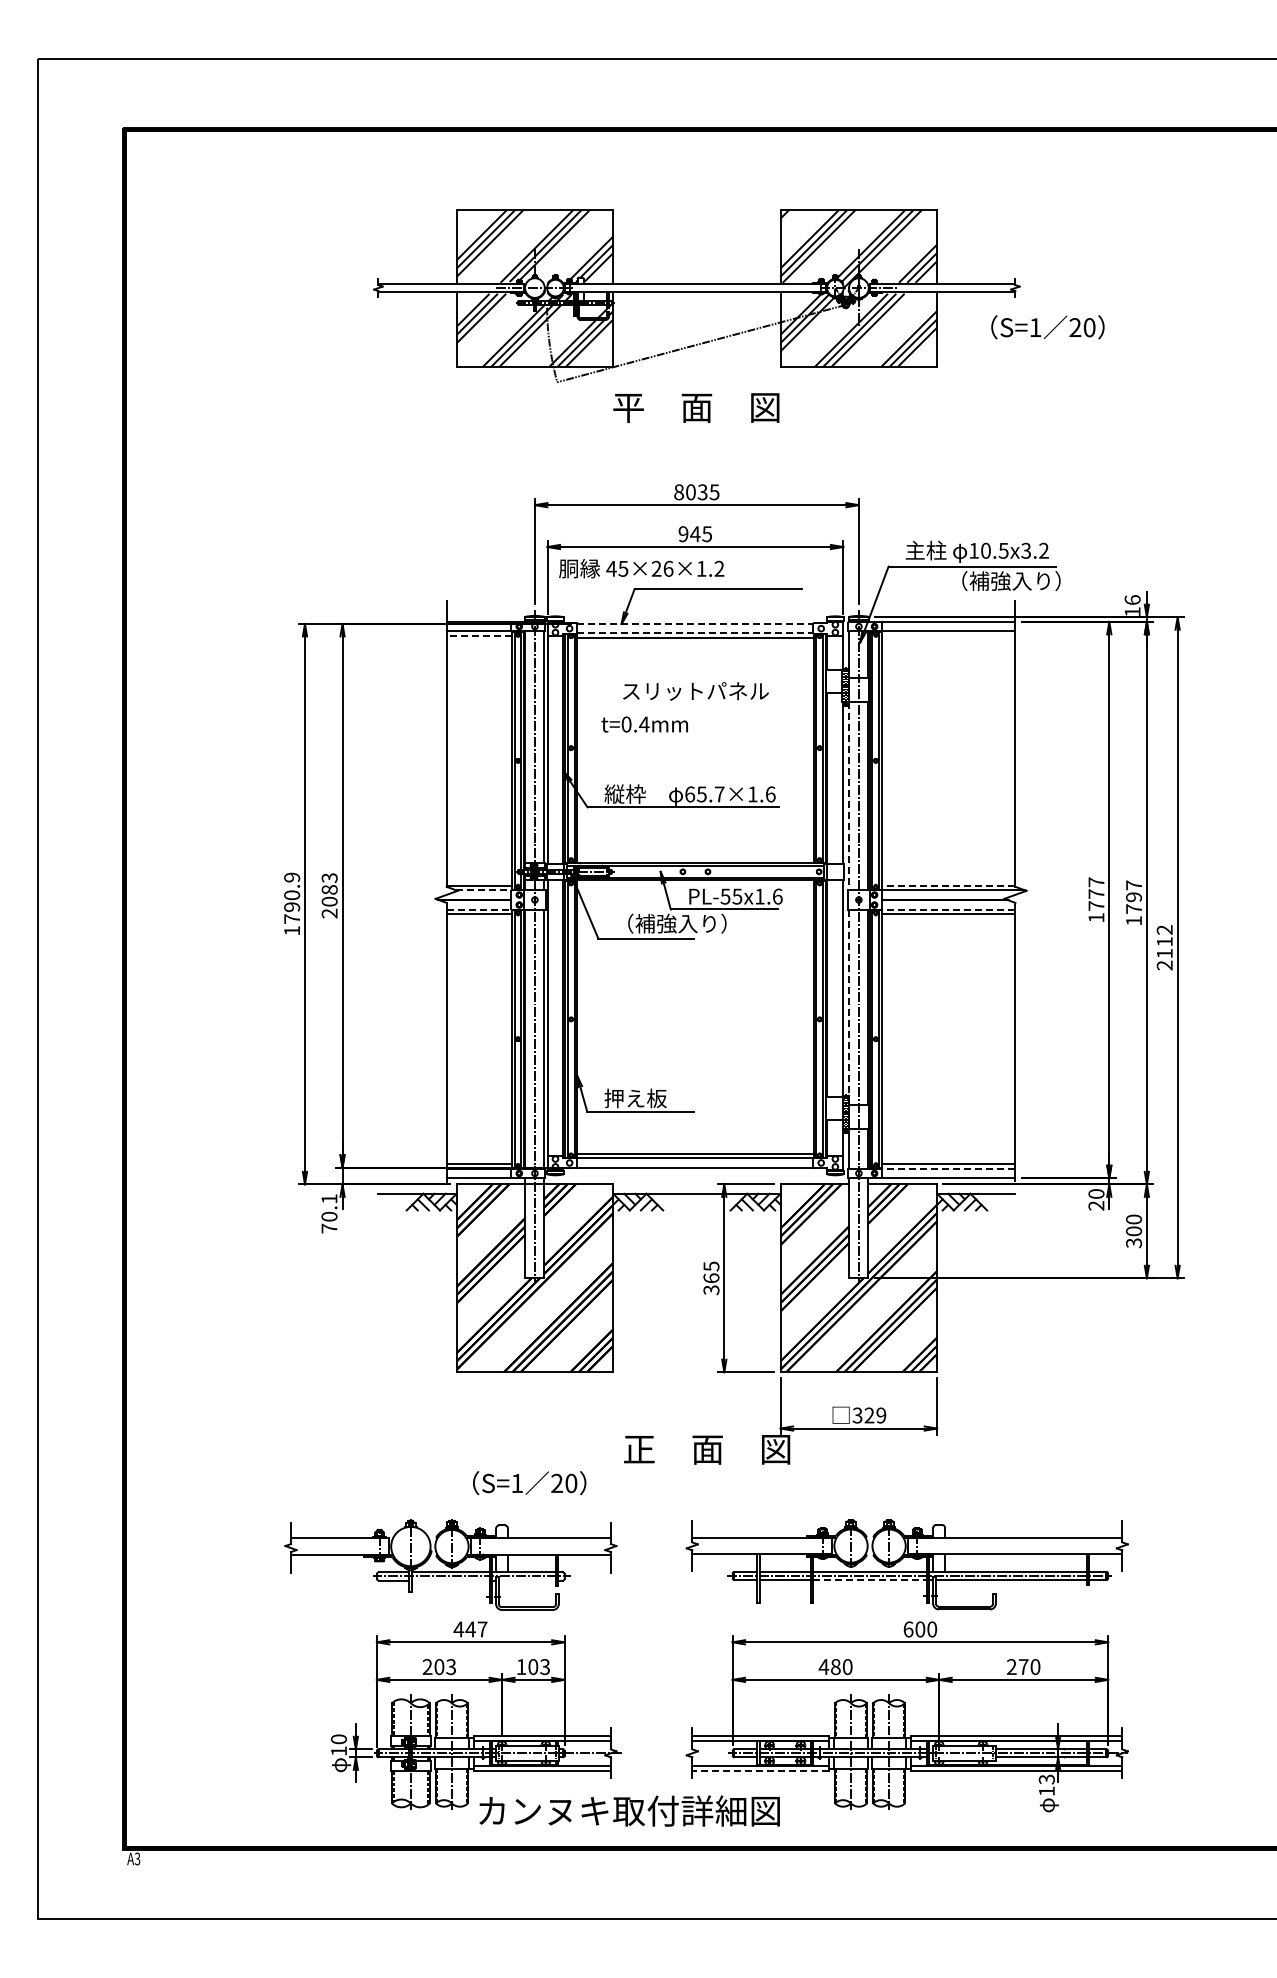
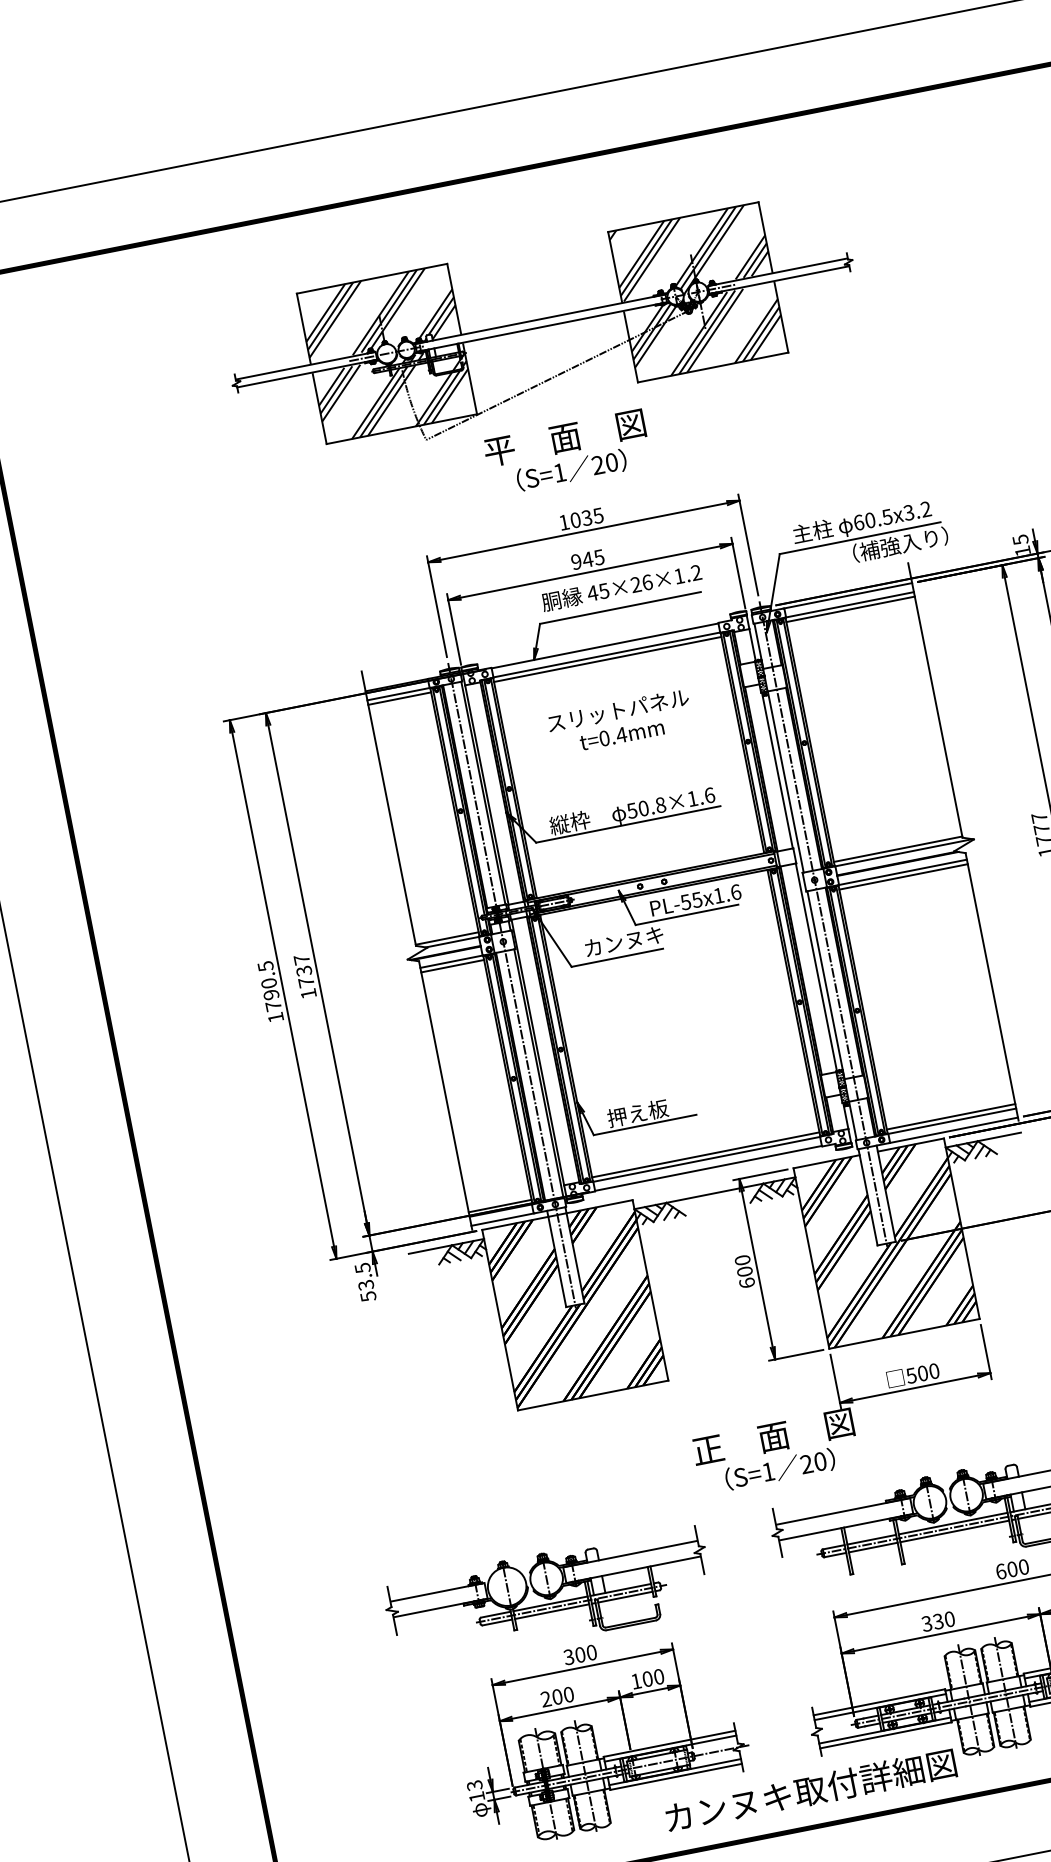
text: (1047, 327) -> (571, 470), moved
text: (678, 492) -> (563, 522), 8035 -> 1035
text: (974, 550) -> (859, 522), 10.5x3.2 -> 60.5x3.2
text: (641, 568) -> (621, 587), moved
text: (1132, 600) -> (1020, 540), 16 -> 15
line: (695, 623) -> (605, 645), dashed -> solid
line: (695, 633) -> (606, 655), dashed -> solid
line: (479, 636) -> (399, 699), dashed -> solid
line: (948, 636) -> (850, 609), added
text: (644, 724) -> (621, 735), moved
text: (704, 794) -> (646, 808), 65.7×1.6 -> 50.8×1.6
line: (849, 796) -> (785, 782), dashed -> solid
text: (291, 877) -> (265, 966), 1790.9 -> 1790.5
line: (948, 885) -> (897, 849), dashed -> solid
line: (484, 890) -> (453, 942), dashed -> solid
text: (329, 895) -> (305, 976), 2083 -> 1737
line: (479, 909) -> (451, 961), dashed -> solid
line: (948, 909) -> (902, 872), dashed -> solid
text: (671, 923) -> (639, 938), （補強入り） -> カンヌキ
line: (849, 1007) -> (826, 985), dashed -> solid
line: (948, 1168) -> (951, 1121), dashed -> solid
text: (329, 1213) -> (365, 1282), 70.1 -> 53.5
text: (711, 1278) -> (745, 1271), 365 -> 600
text: (869, 1415) -> (922, 1373), 329 -> 500
text: (529, 1483) -> (780, 1469), moved
line: (450, 1580) -> (551, 1611), added
line: (526, 1580) -> (624, 1597), added
line: (870, 1580) -> (955, 1531), dashed -> solid
text: (470, 1629) -> (580, 1655), 447 -> 300
text: (451, 1666) -> (569, 1694), 203 -> 200
text: (544, 1666) -> (658, 1676), 103 -> 100
text: (829, 1667) -> (932, 1623), 480 -> 330
text: (338, 1739) -> (474, 1785), 10 -> 13
line: (760, 1770) -> (885, 1735), dashed -> solid
text: (629, 1810) -> (810, 1790), moved

